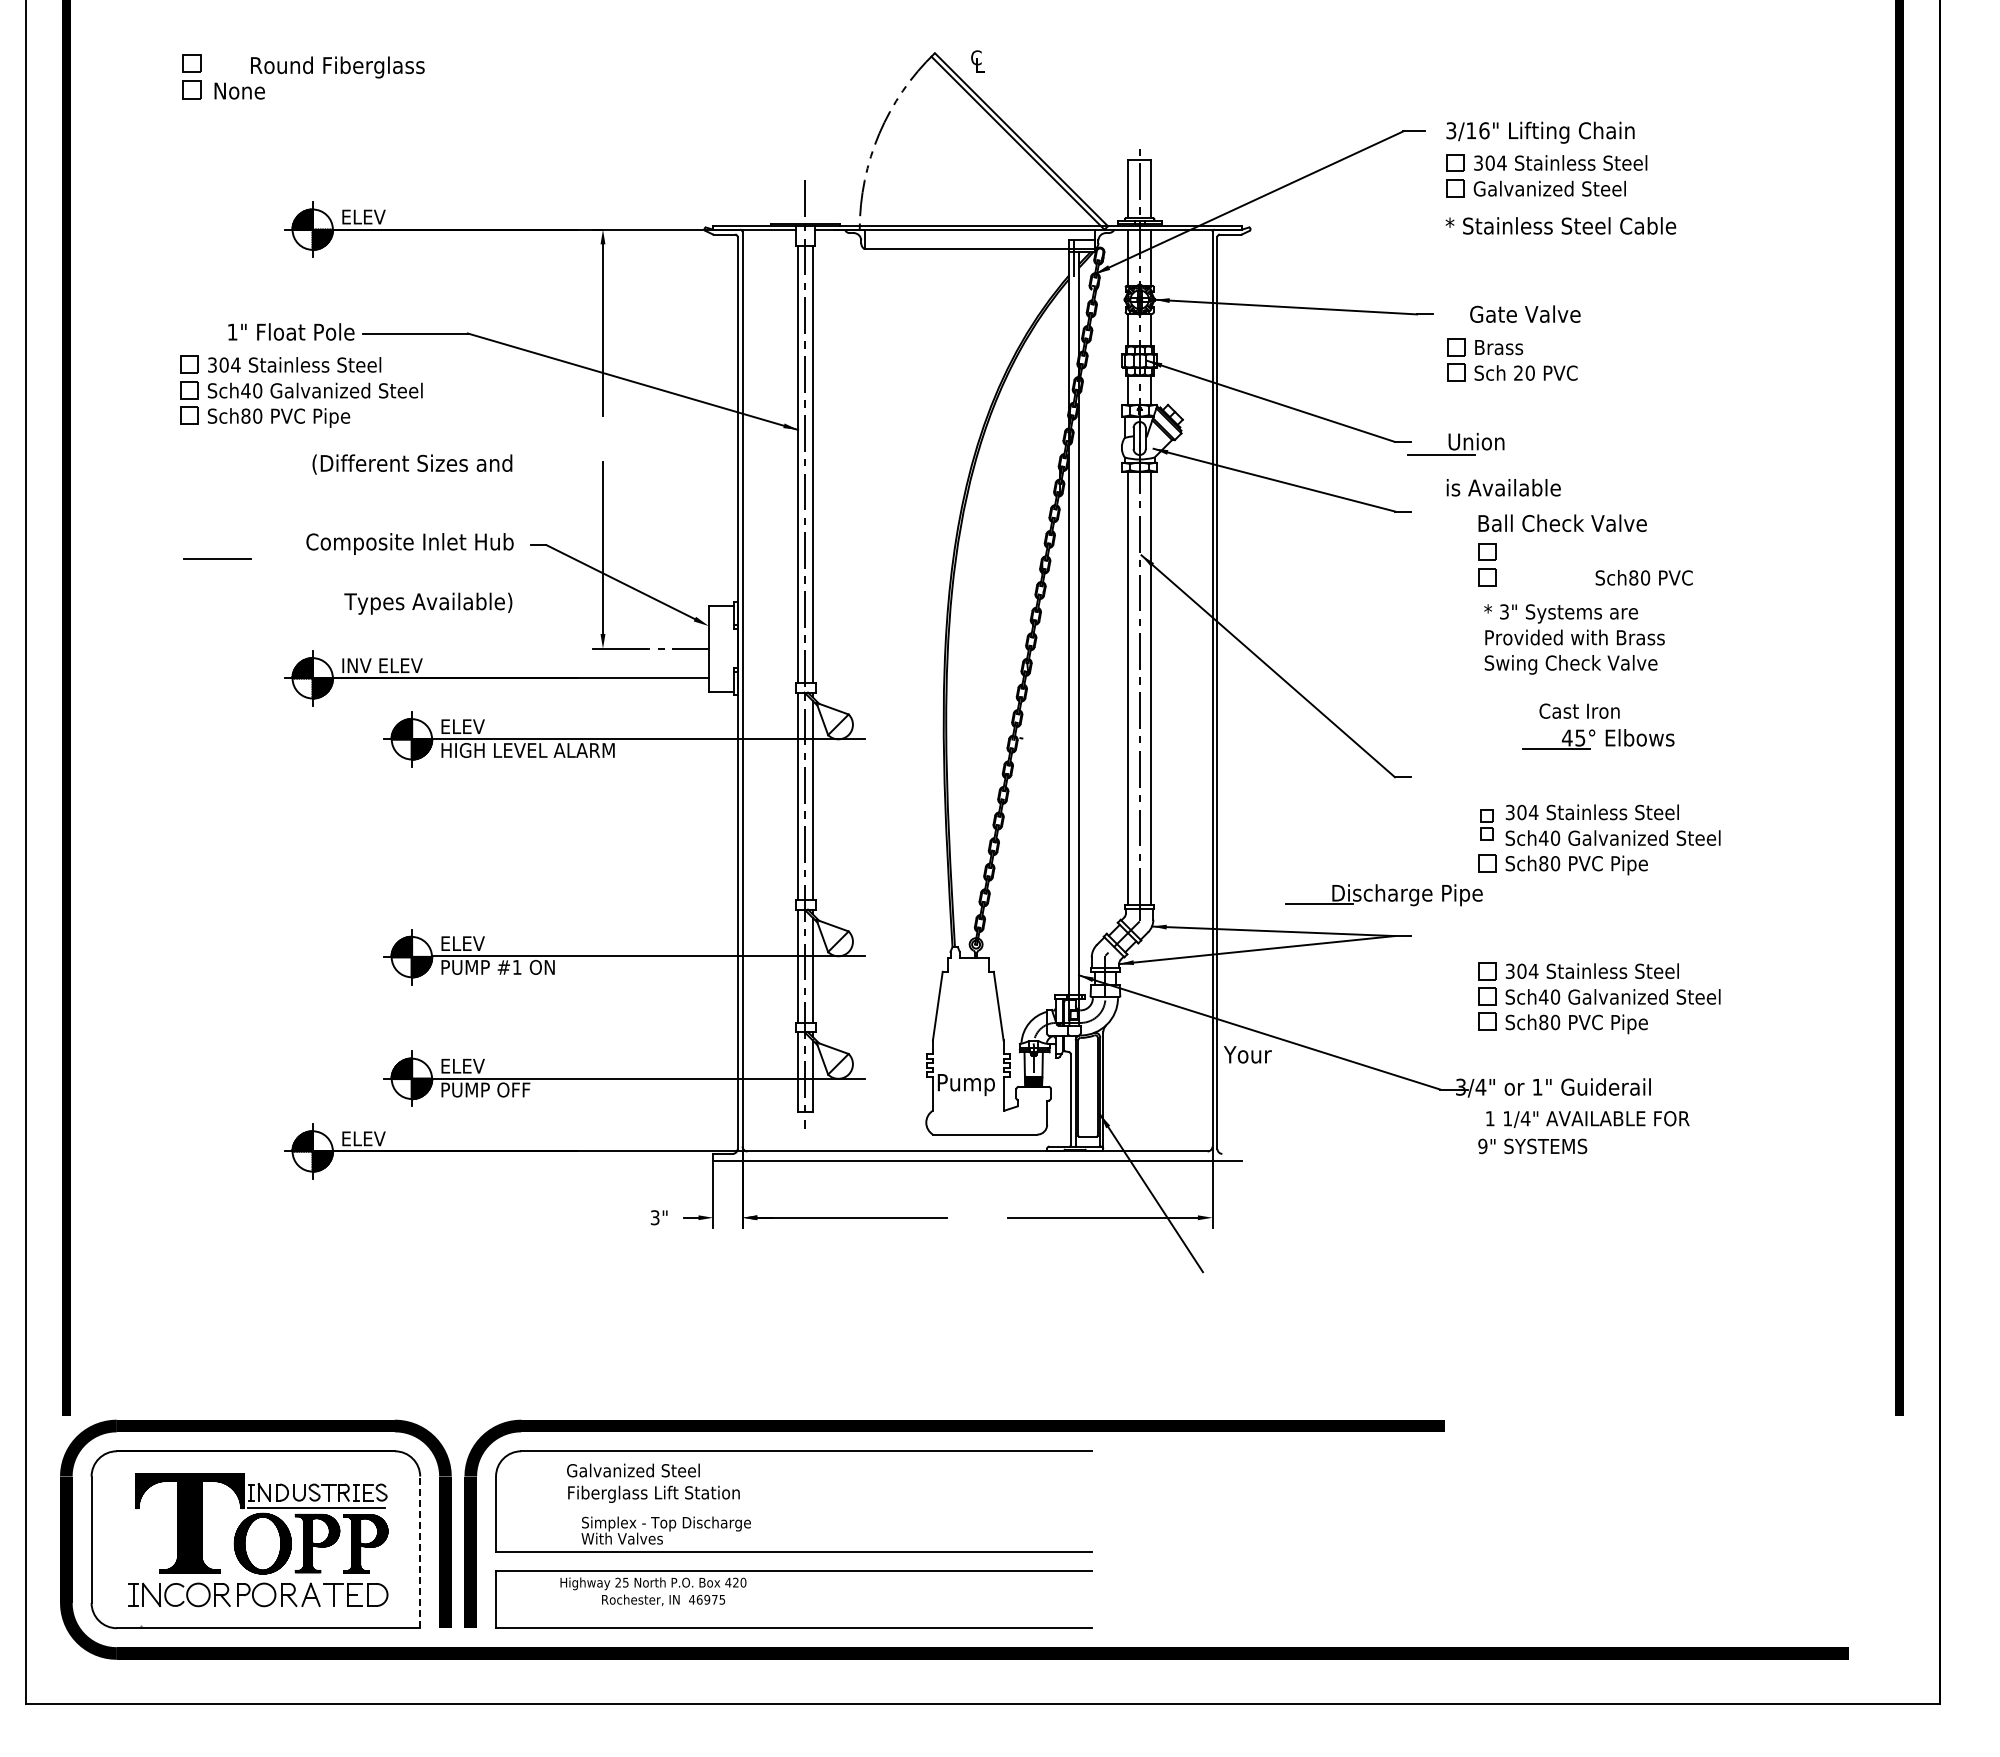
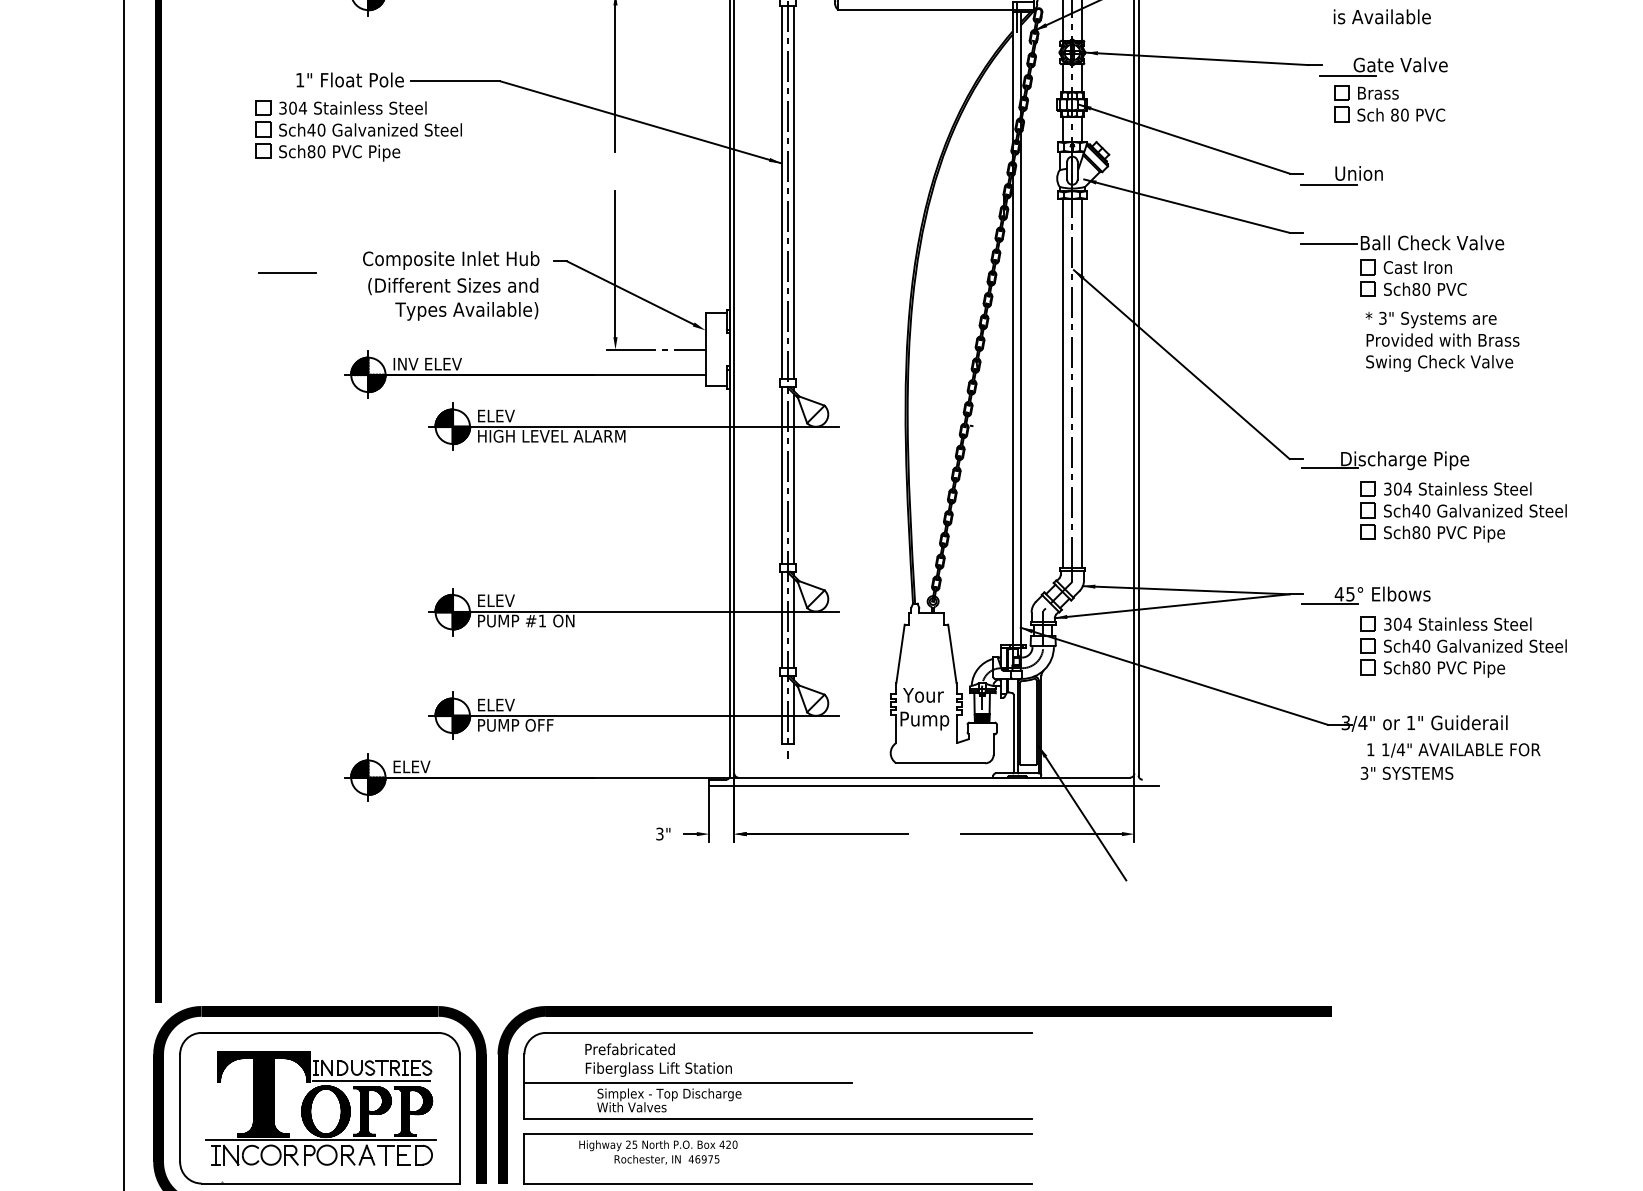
line: (1462, 327) -> (1347, 76), added
text: (1518, 372) -> (1394, 114), 20 -> 80
text: (412, 464) -> (453, 286), moved
text: (1503, 487) -> (1382, 16), moved
line: (1440, 524) -> (1328, 243), added
text: (1643, 577) -> (1424, 289), moved
text: (1579, 710) -> (1417, 266), moved
part: (1598, 739) -> (1365, 595), moved
part: (1487, 824) -> (1368, 499), size x1.43
part: (1383, 895) -> (1384, 461), moved
text: (1247, 1054) -> (923, 695), moved
text: (1482, 1145) -> (1364, 772), 9" -> 3"
text: (633, 1470) -> (641, 1049), Galvanized Steel -> Prefabricated
line: (688, 1509) -> (688, 1082), added
line: (420, 1552) -> (460, 1119), dashed -> solid
line: (256, 1576) -> (320, 1139), added

